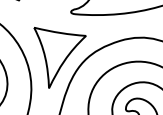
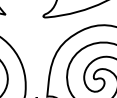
part: (54, 58) -> (37, 51), removed

